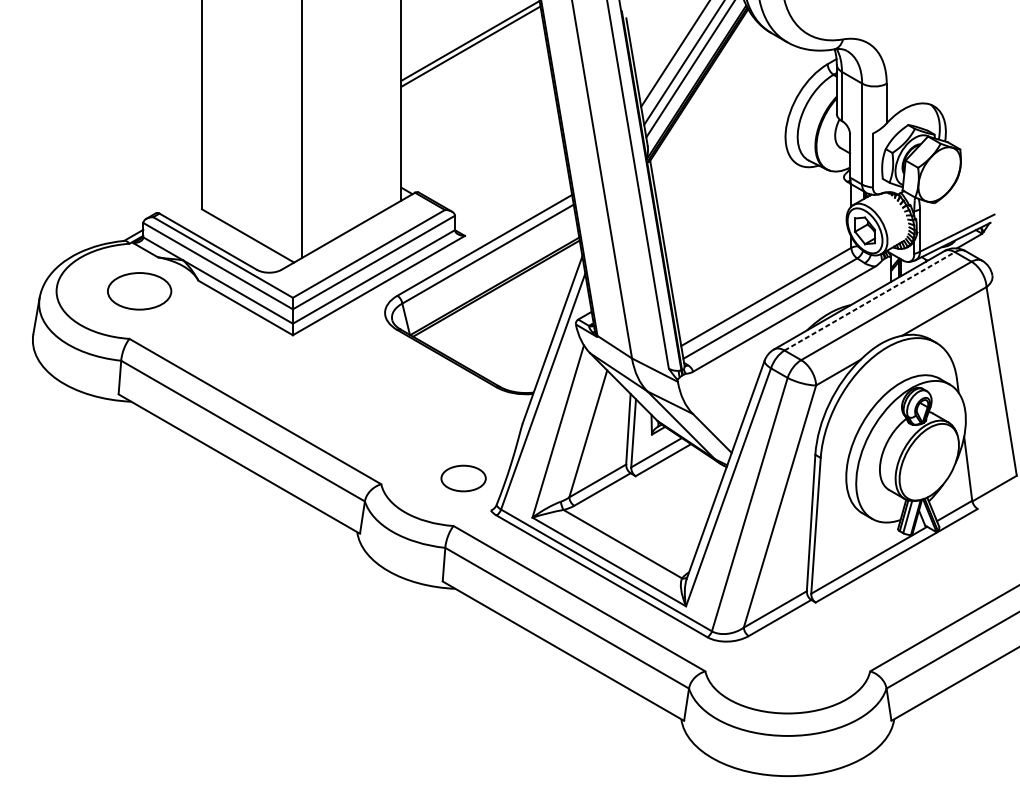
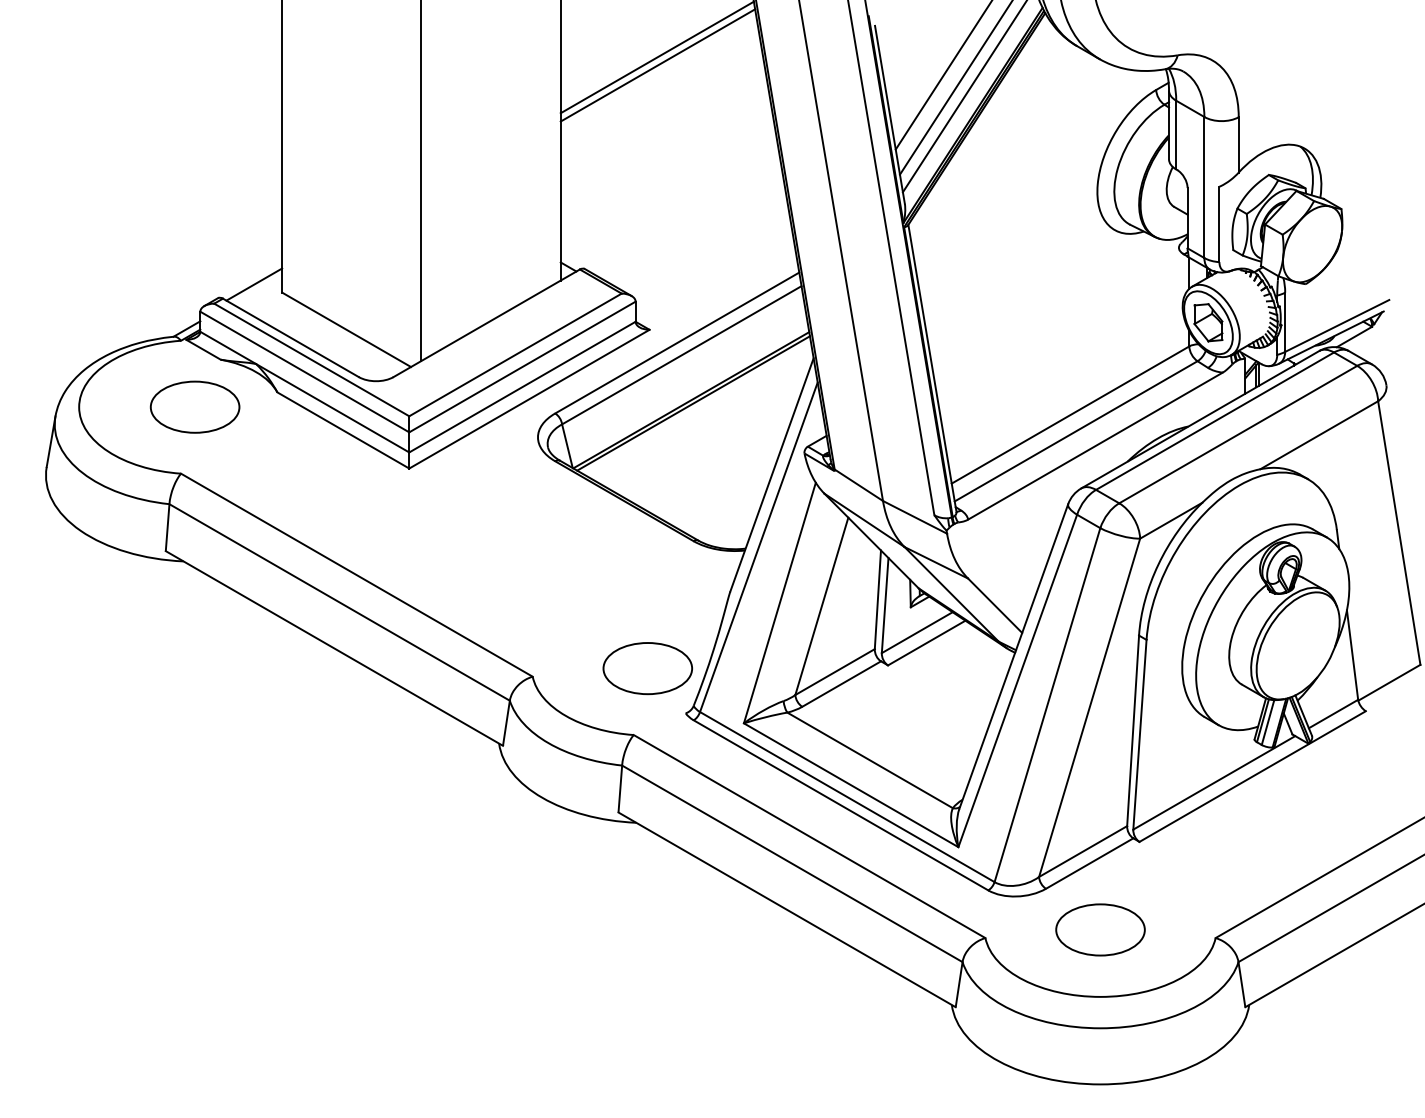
line: (182, 203) -> (254, 284), added
line: (870, 300) -> (1215, 420), dashed -> solid
part: (463, 478) -> (647, 668), size x1.43
part: (787, 665) -> (1100, 929), added

